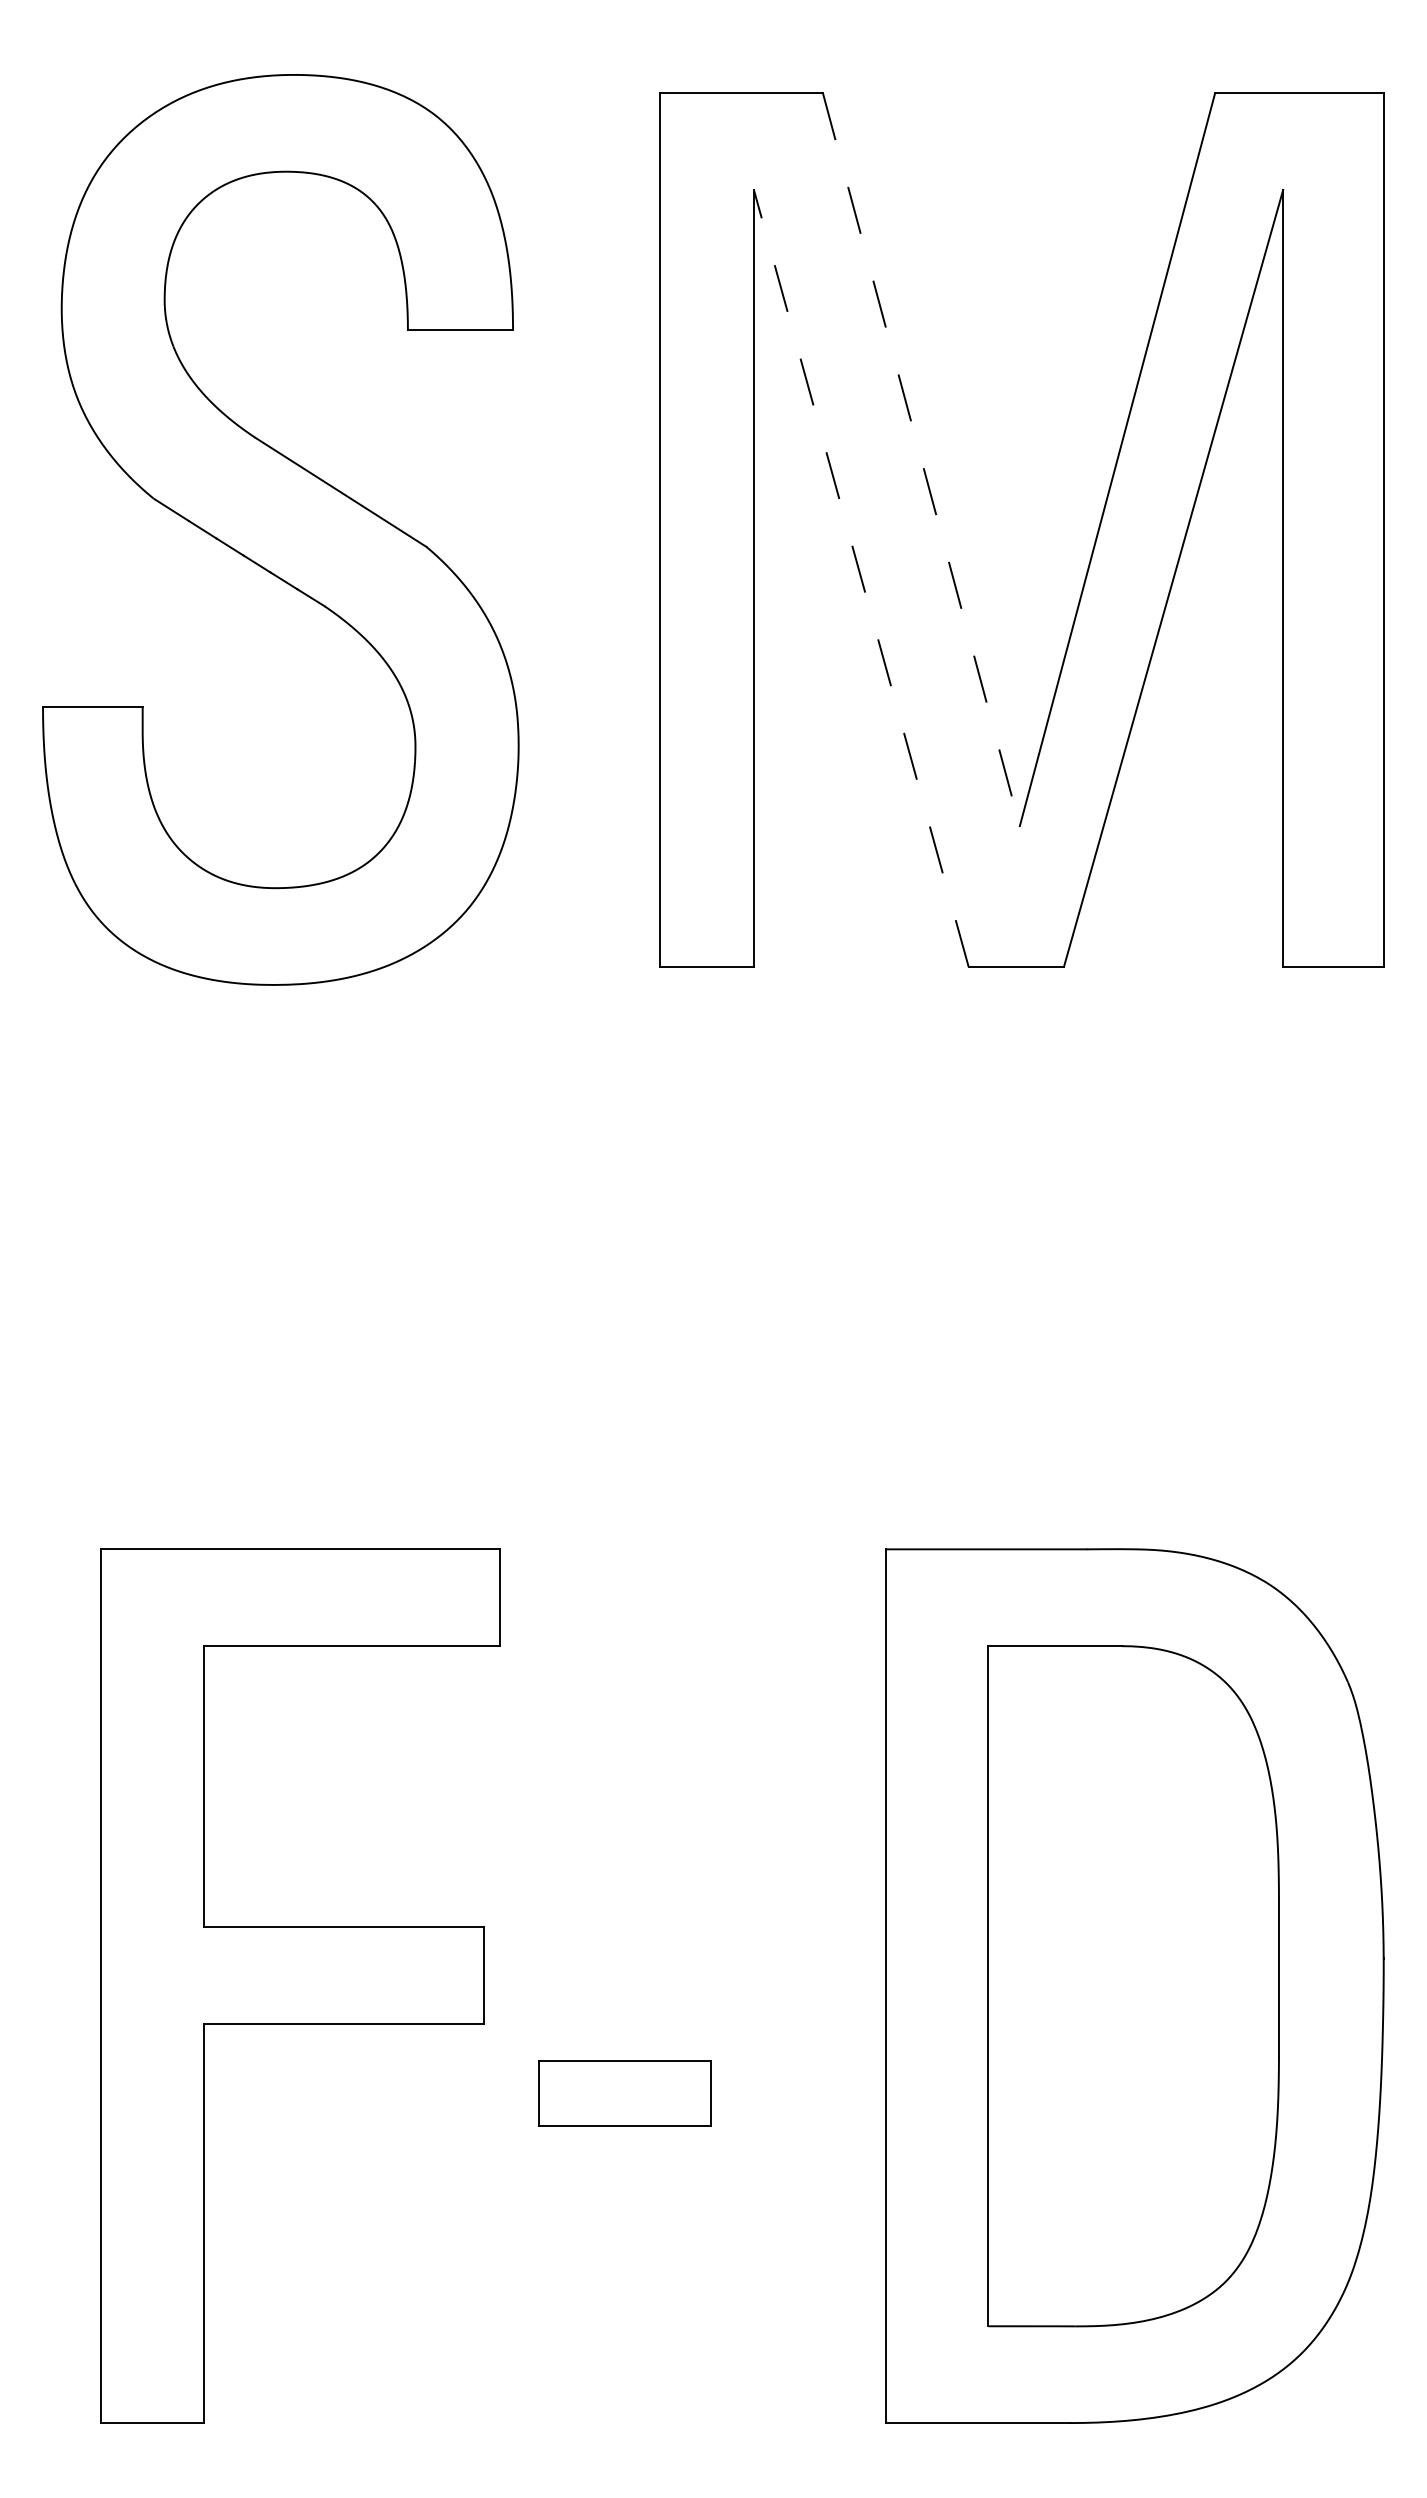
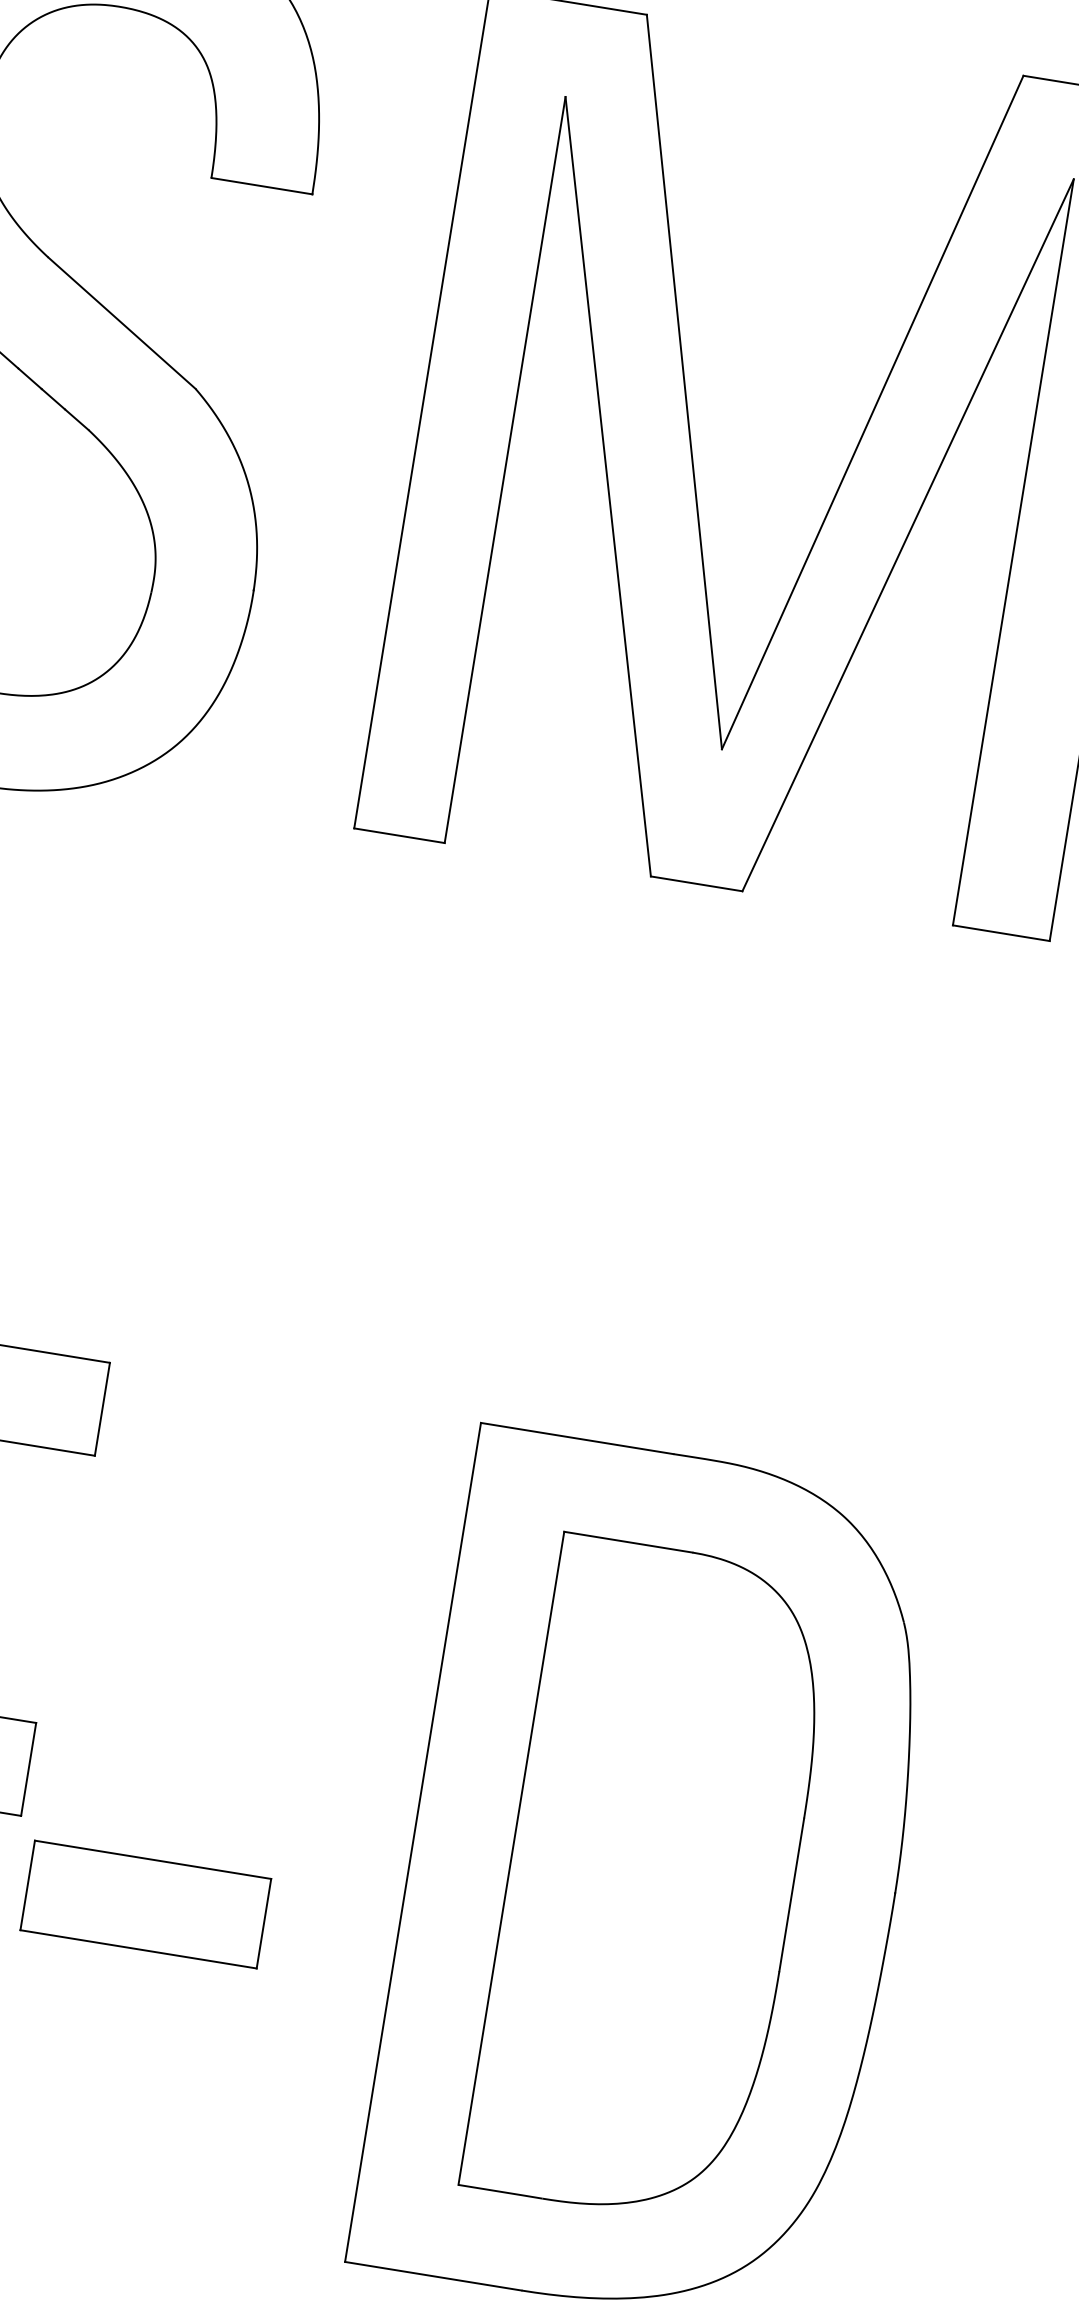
line: (921, 460) -> (684, 382), dashed -> solid
line: (861, 577) -> (608, 485), dashed -> solid
part: (624, 2093) -> (145, 1904), size x1.43

